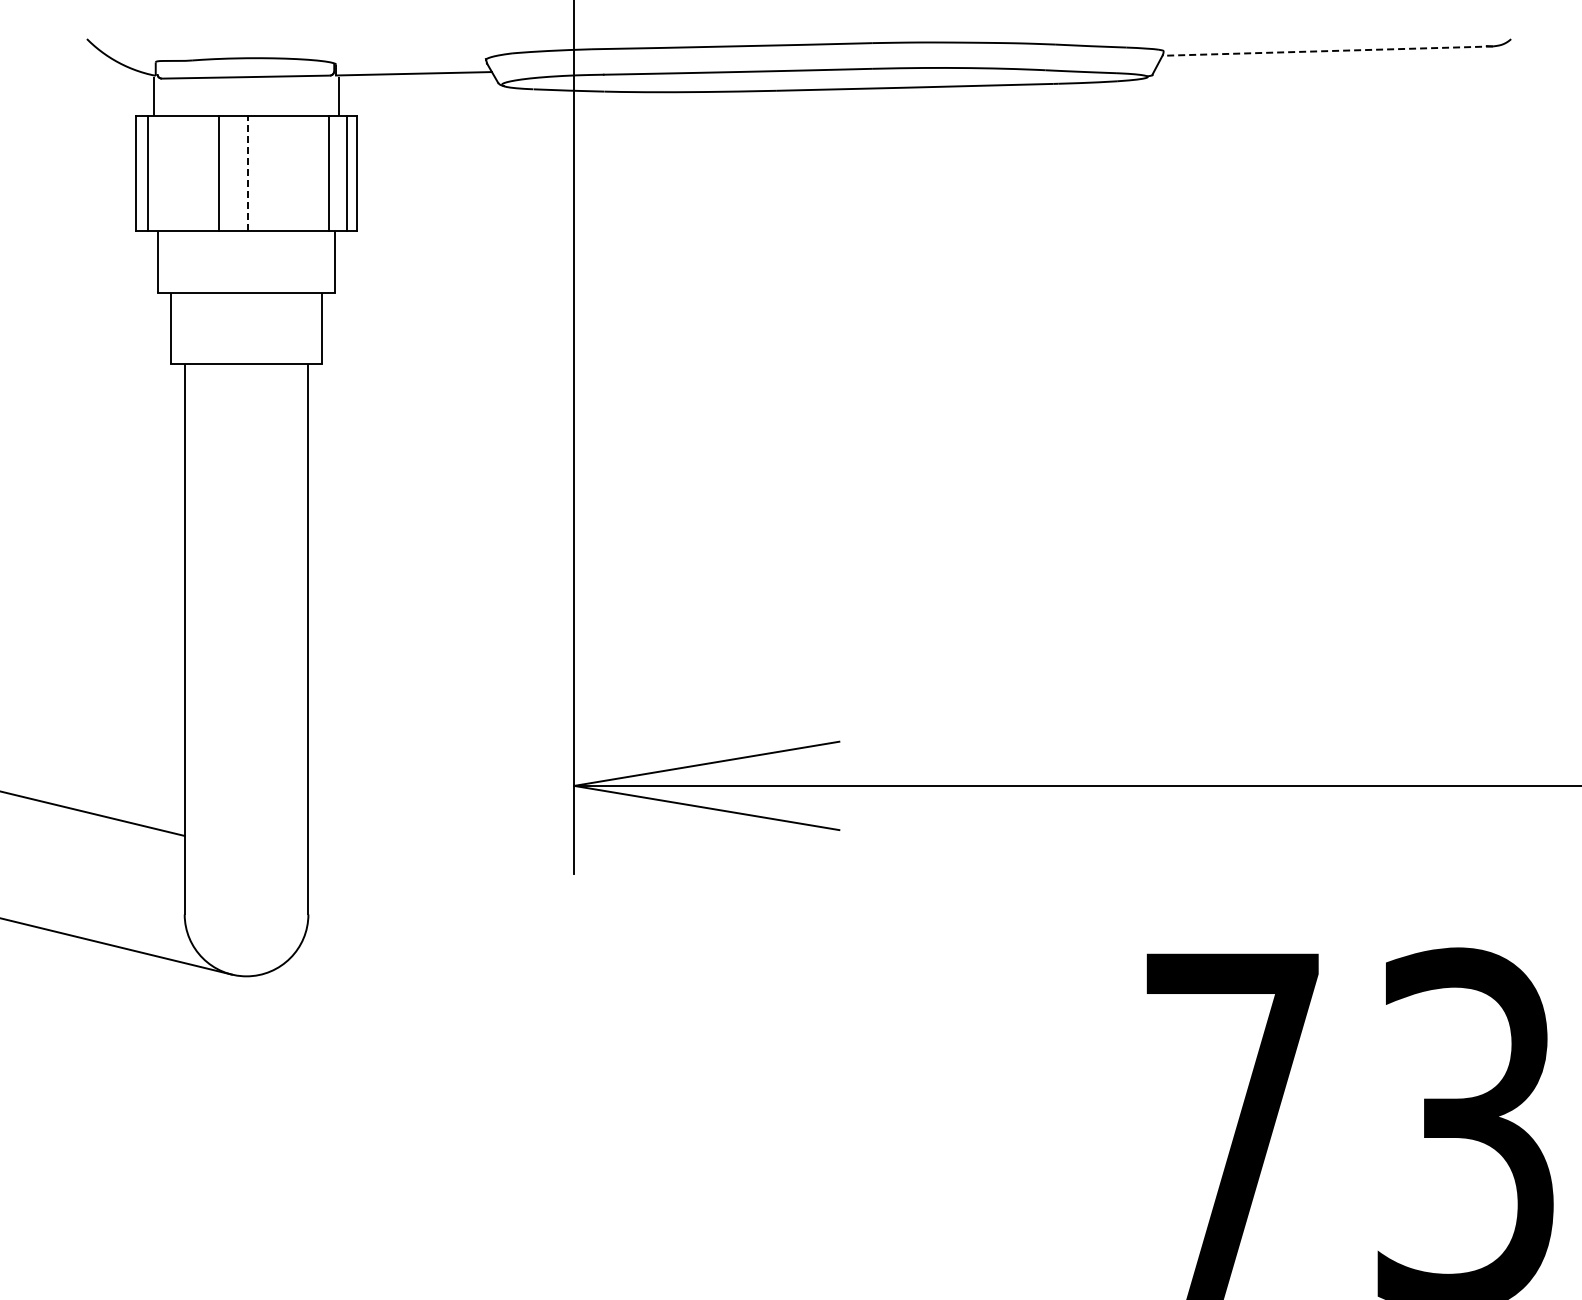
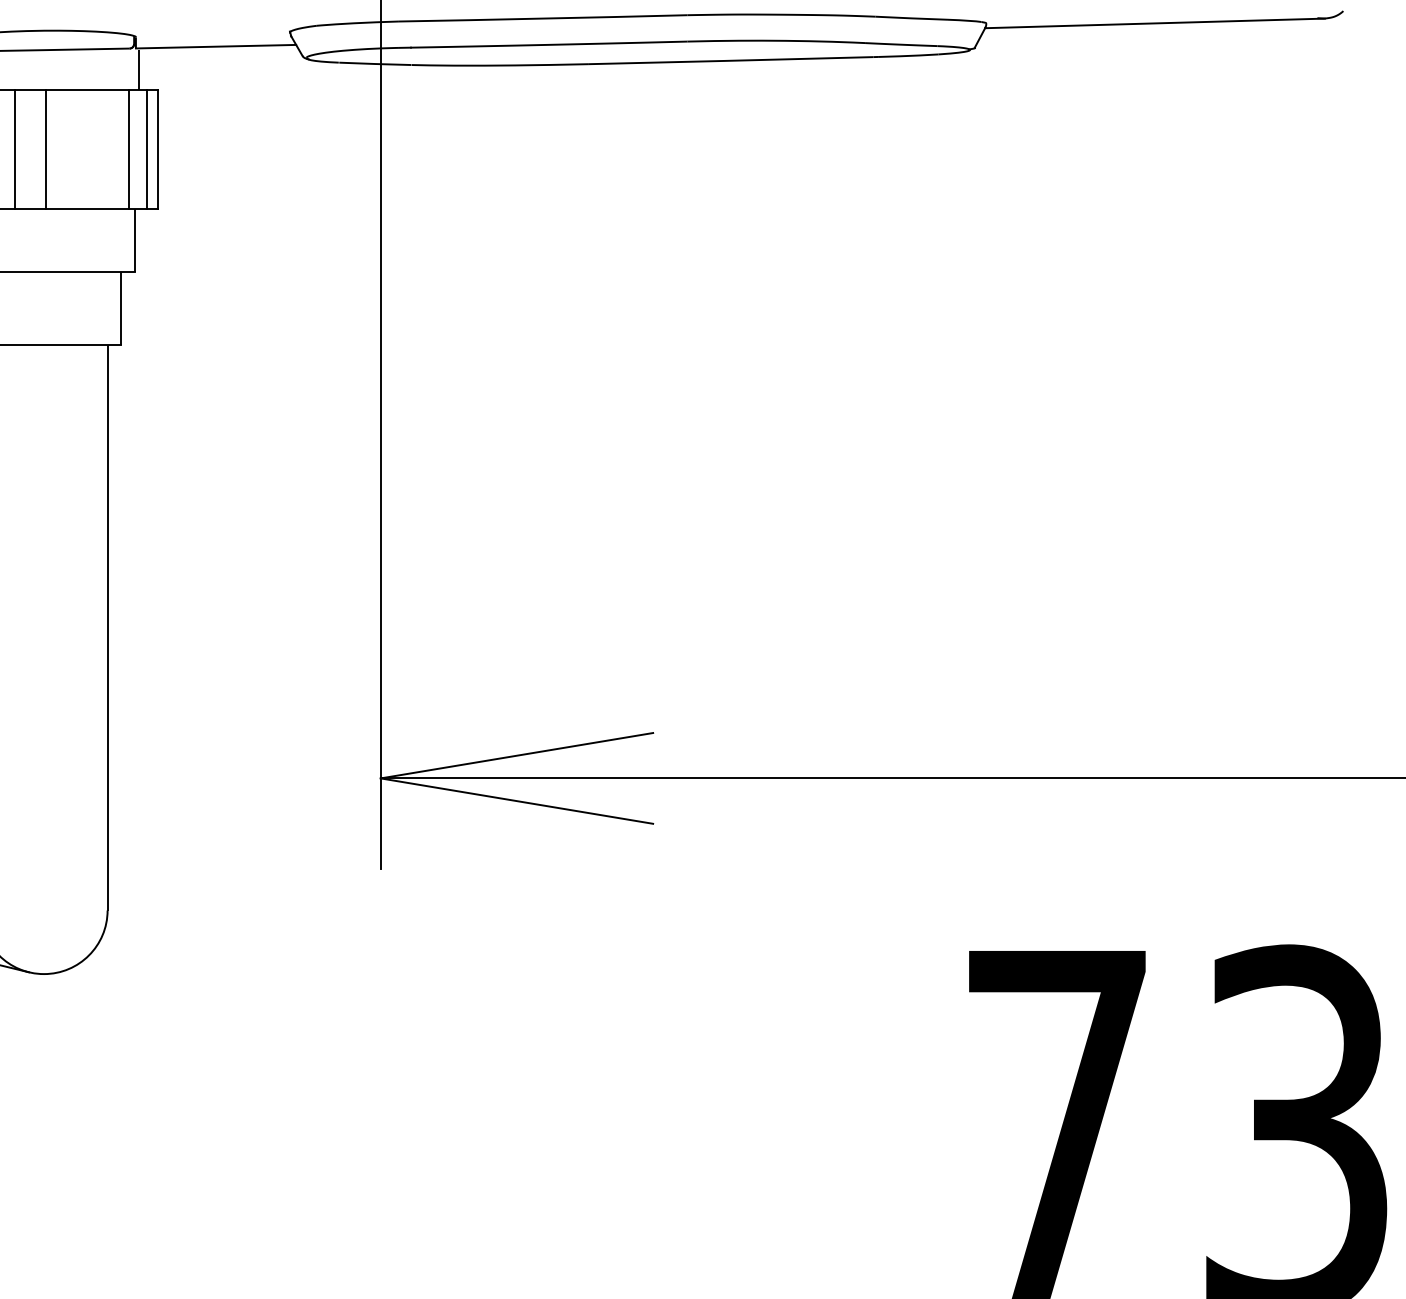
line: (1327, 51) -> (1154, 23), dashed -> solid
line: (248, 173) -> (46, 149), dashed -> solid

